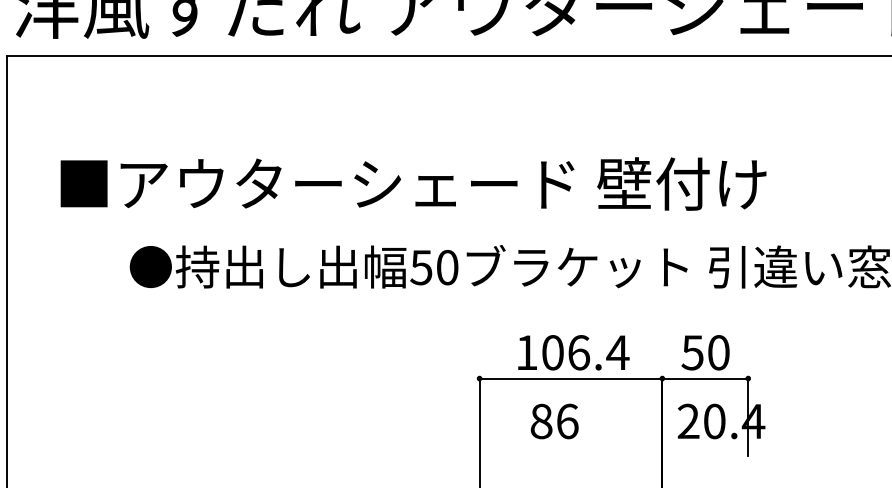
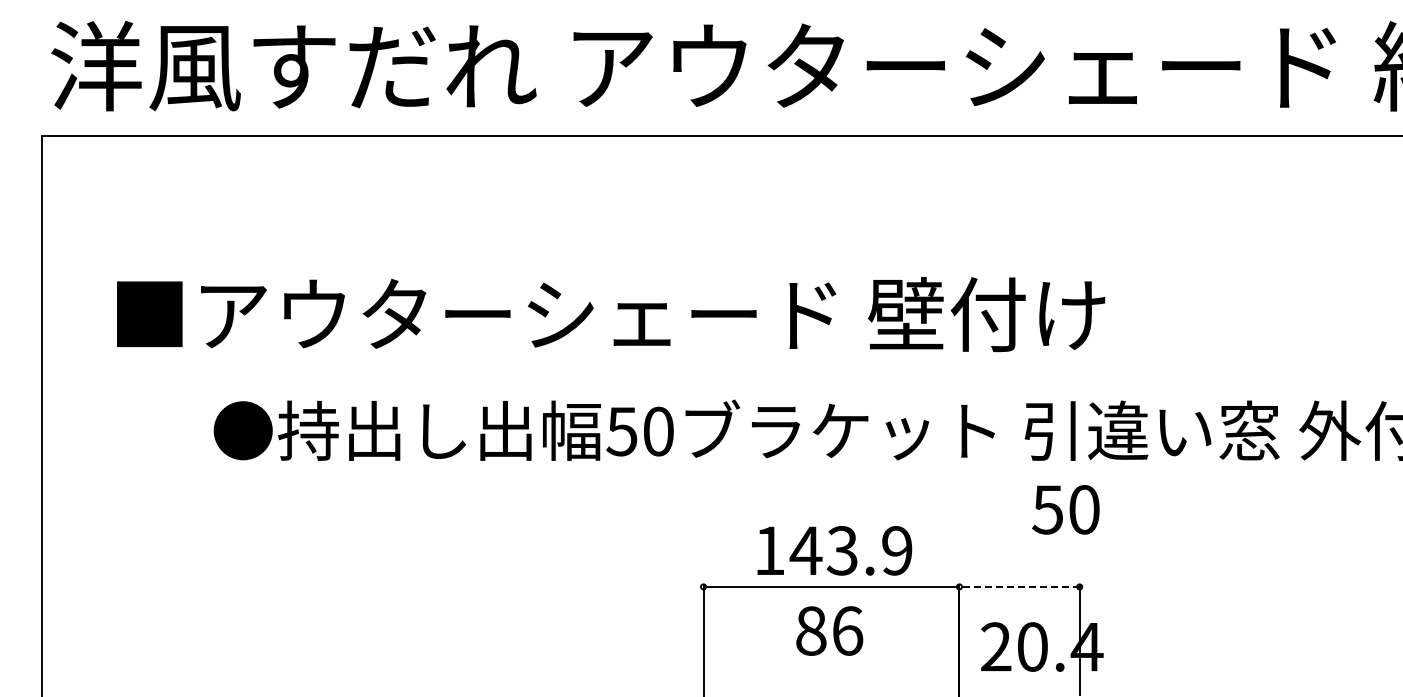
text: (585, 352) -> (851, 550), 106.4 -> 143.9
text: (705, 352) -> (1065, 509), moved
line: (705, 378) -> (1019, 586), solid -> dashed
text: (554, 421) -> (829, 630), moved

